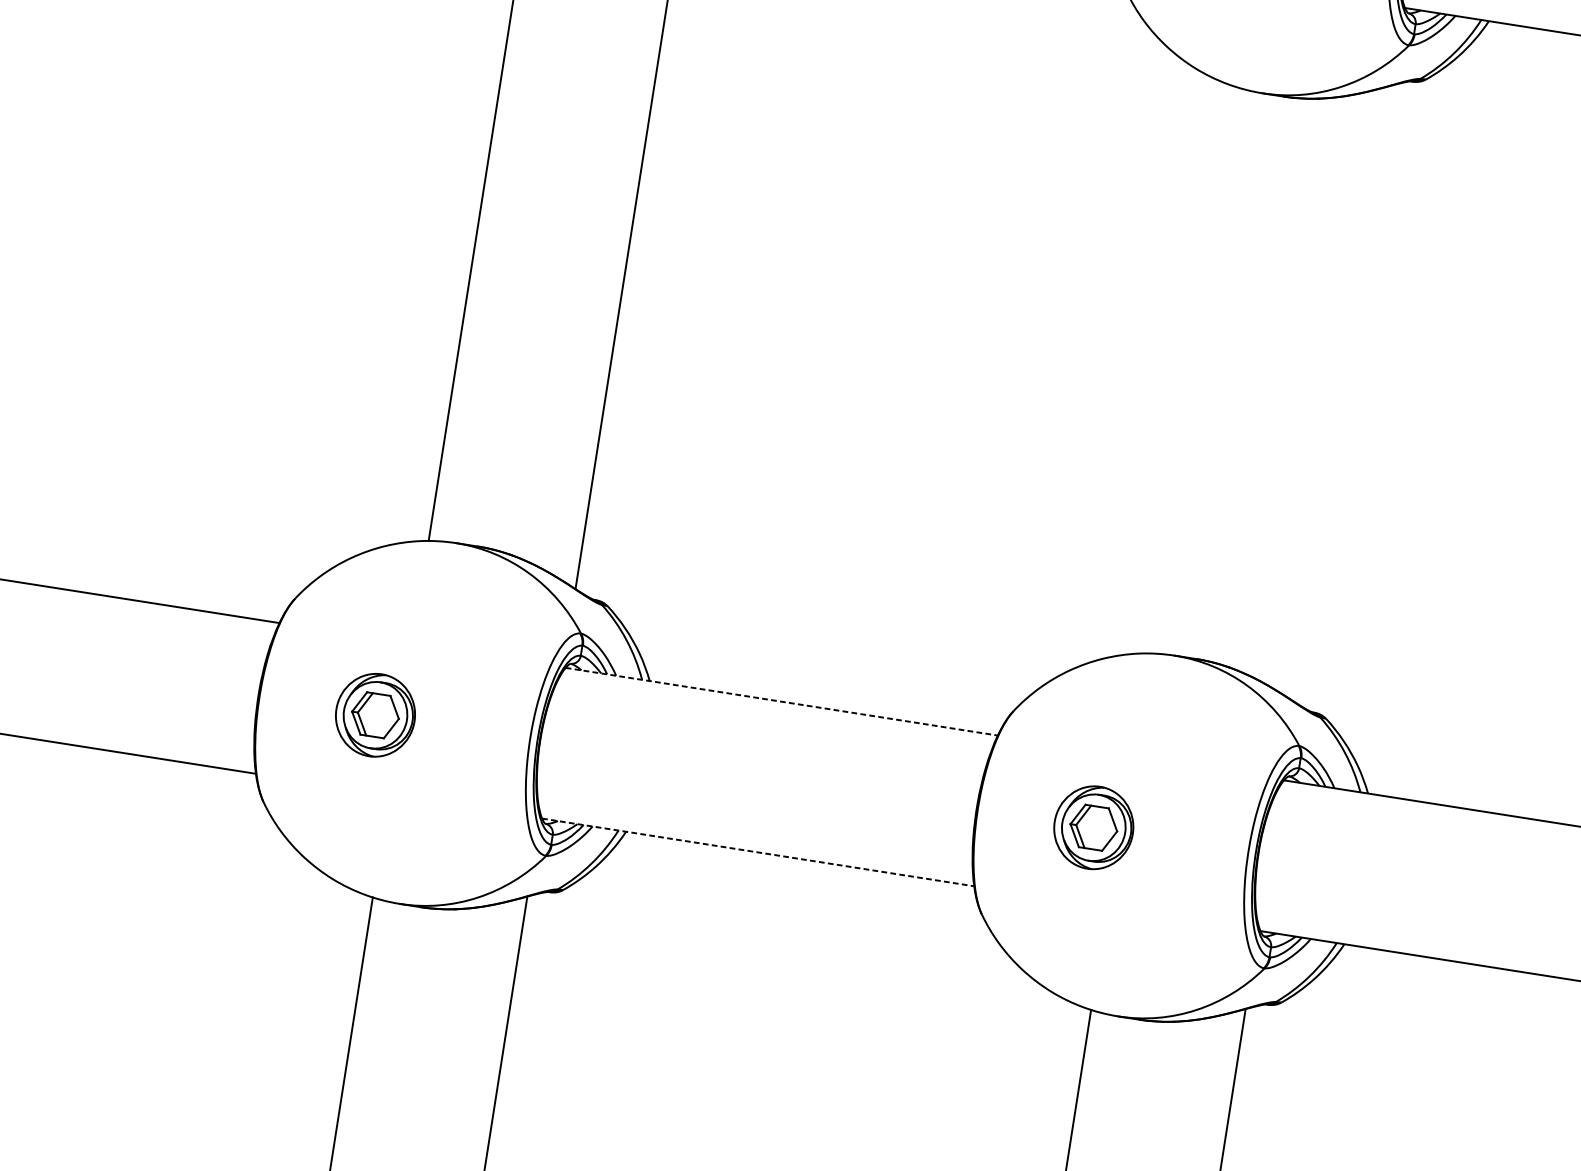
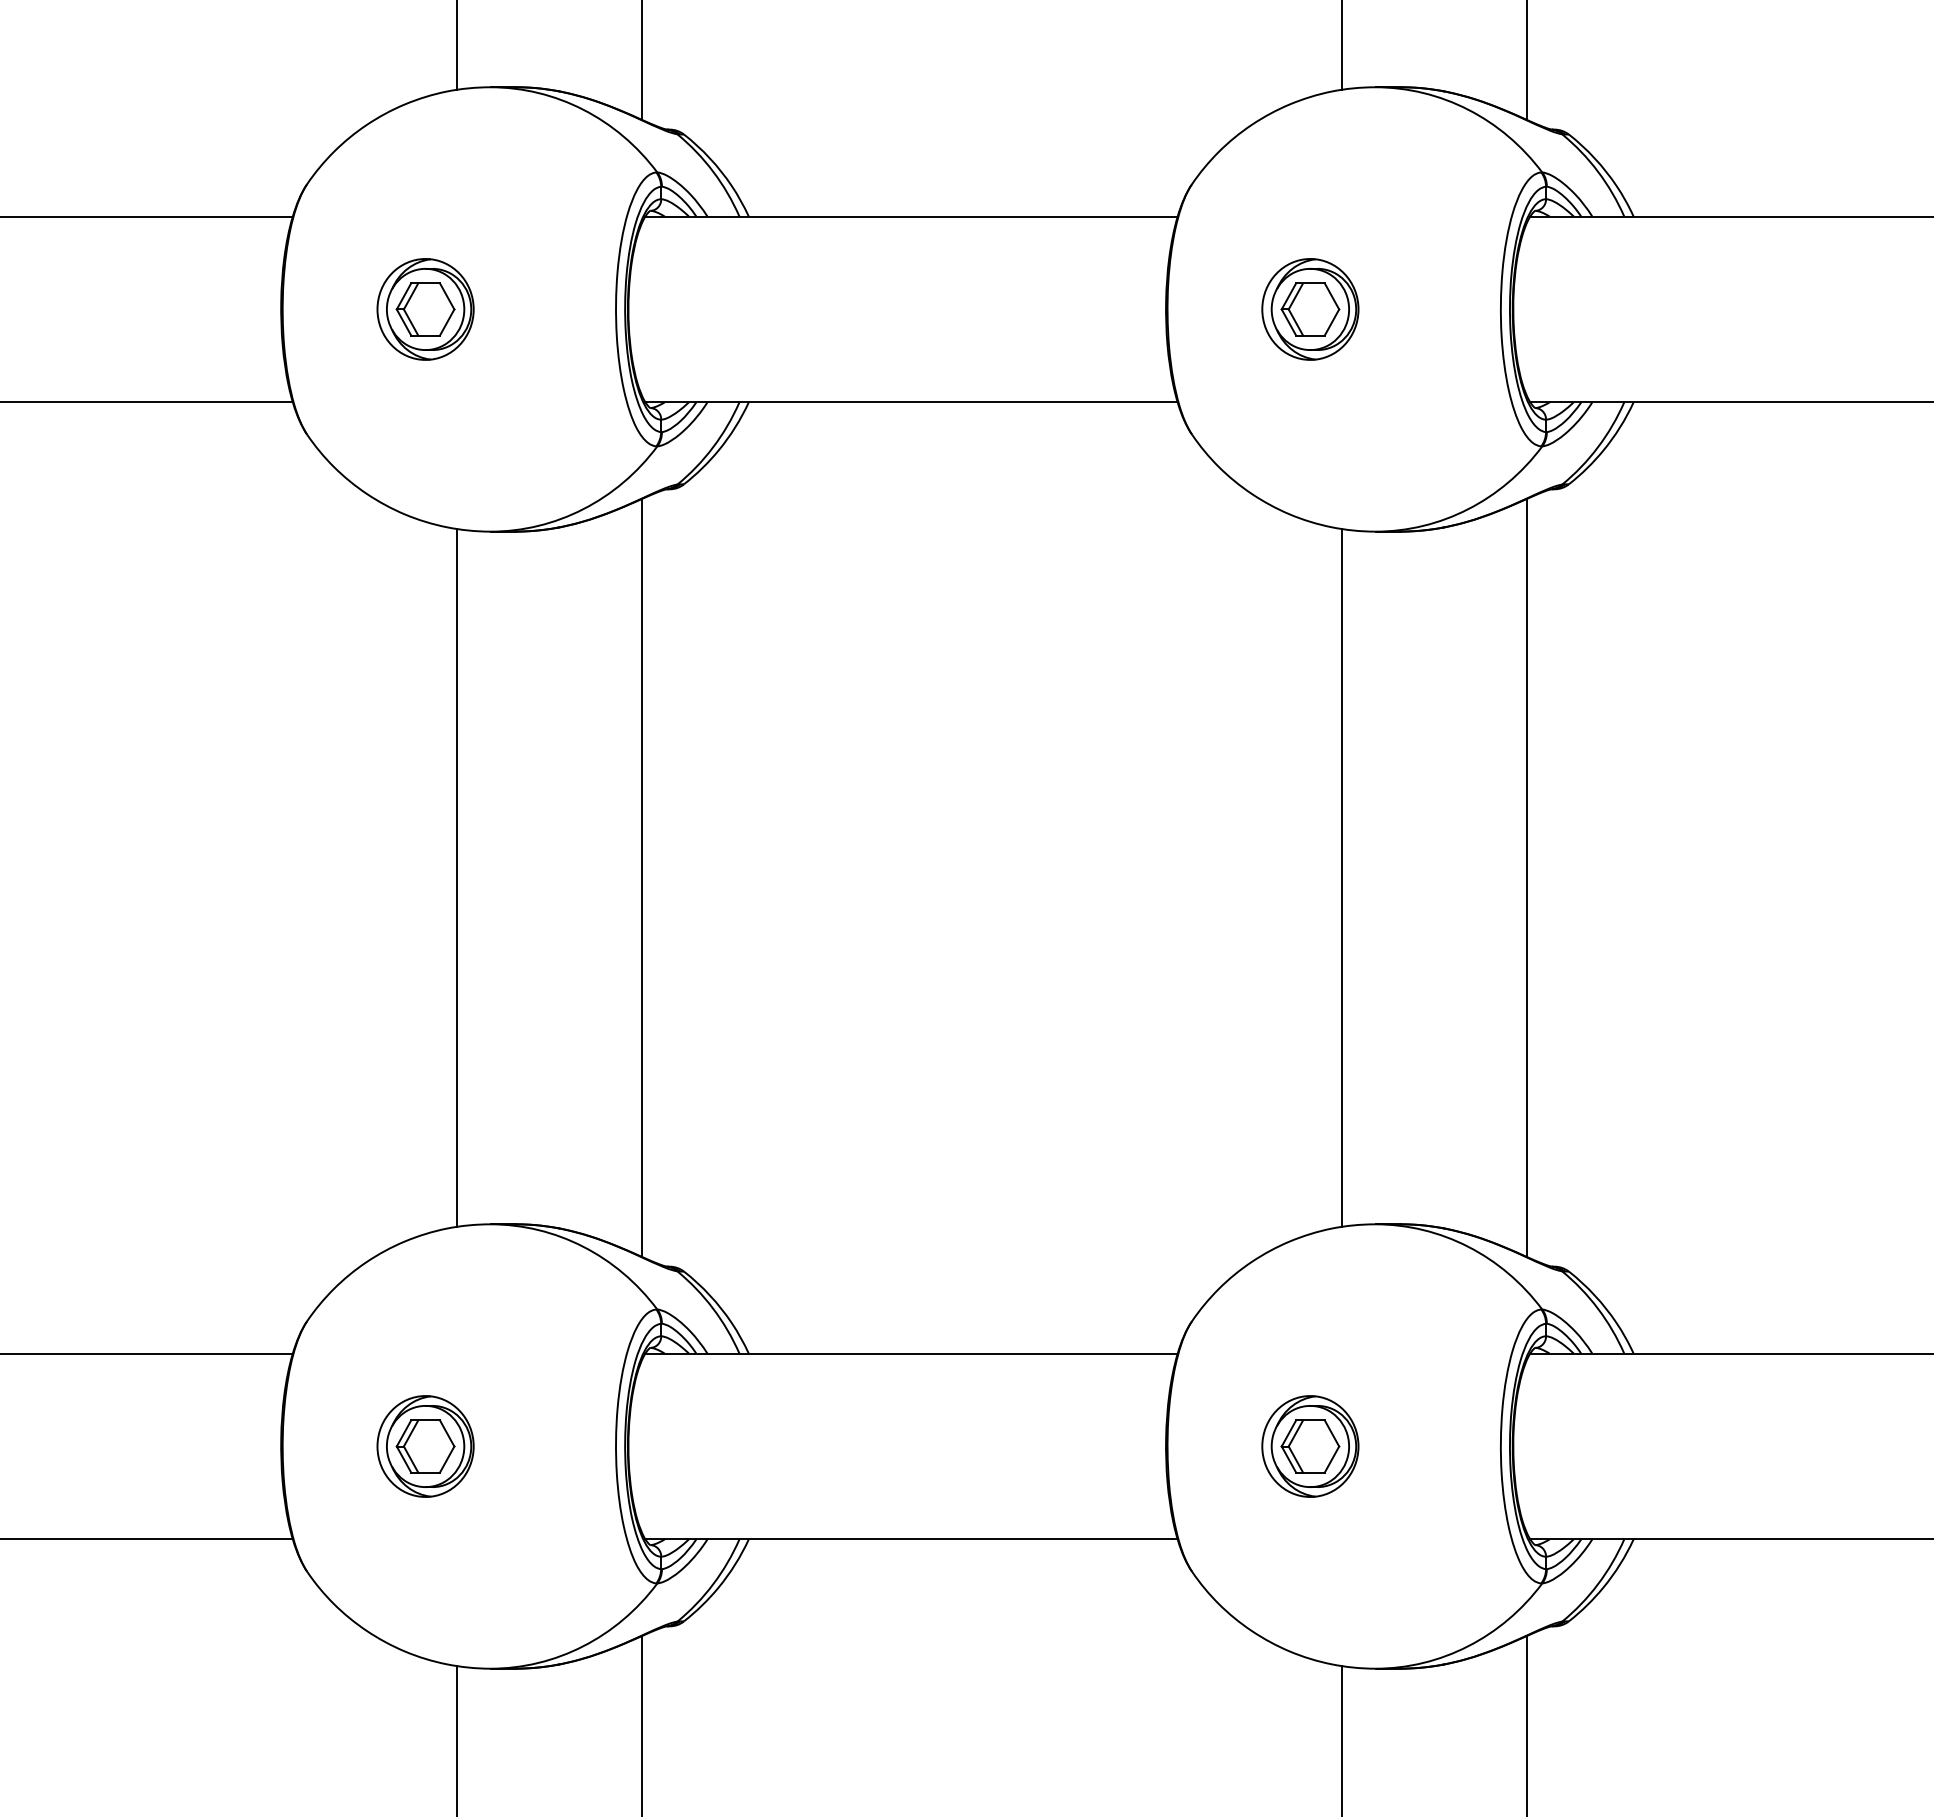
line: (1191, 369) -> (1341, 877), added
line: (1342, 393) -> (1527, 877), added
line: (782, 701) -> (912, 1353), dashed -> solid
line: (758, 852) -> (912, 1539), dashed -> solid

